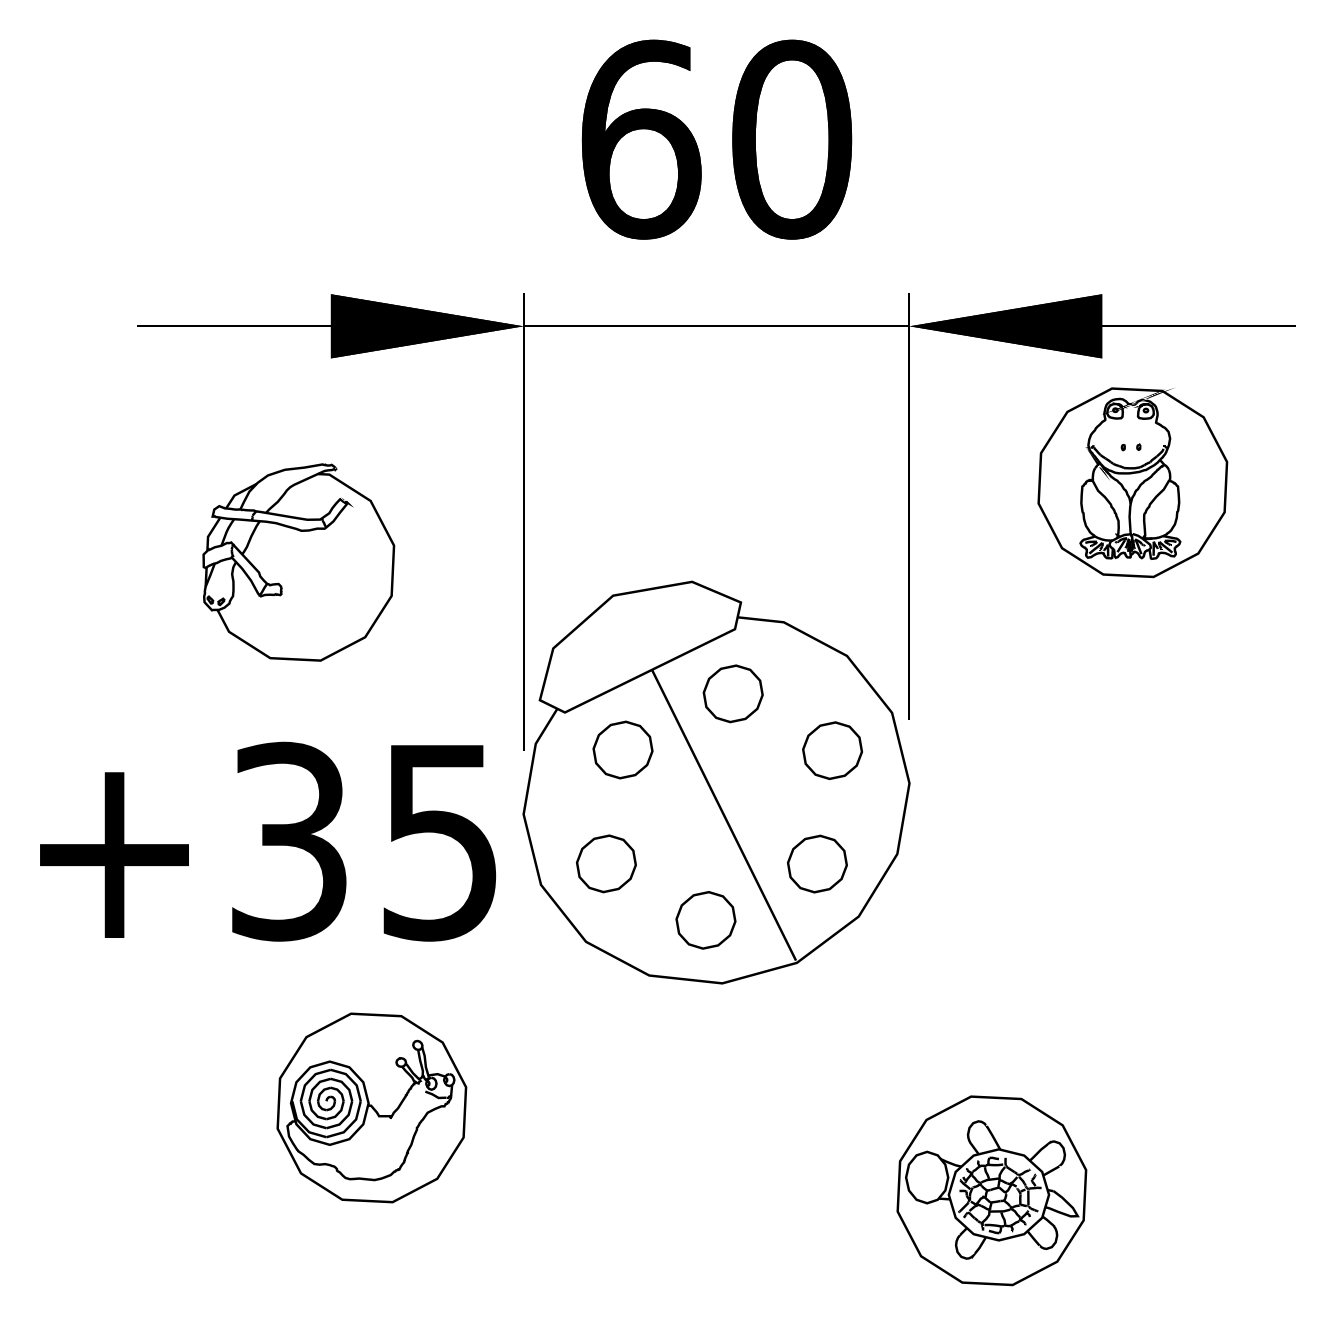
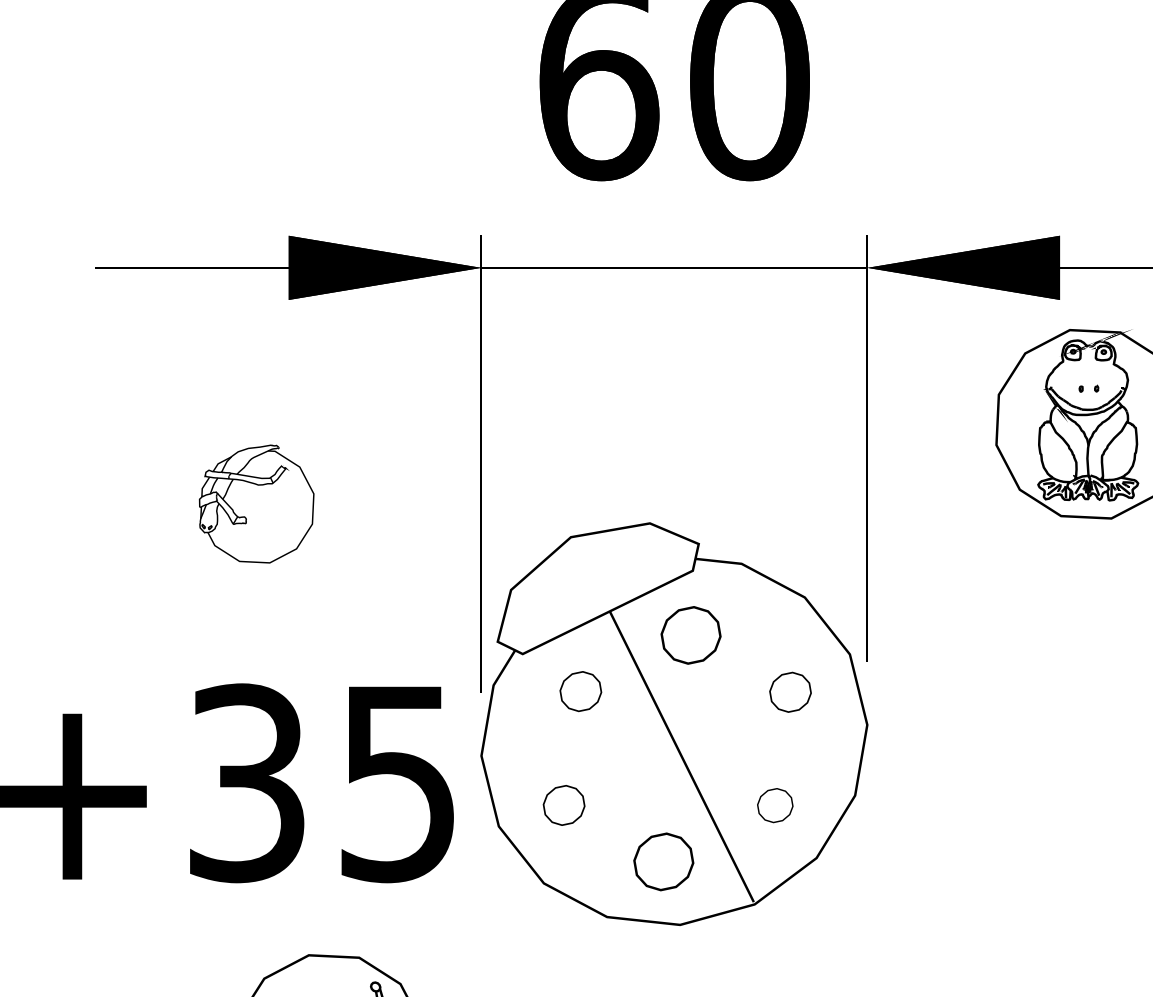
part: (298, 562) -> (256, 504), size x0.6
part: (622, 749) -> (580, 691), size x0.7
part: (832, 750) -> (790, 692), size x0.7
part: (605, 863) -> (563, 805), size x0.7
part: (817, 863) -> (775, 805), size x0.6

